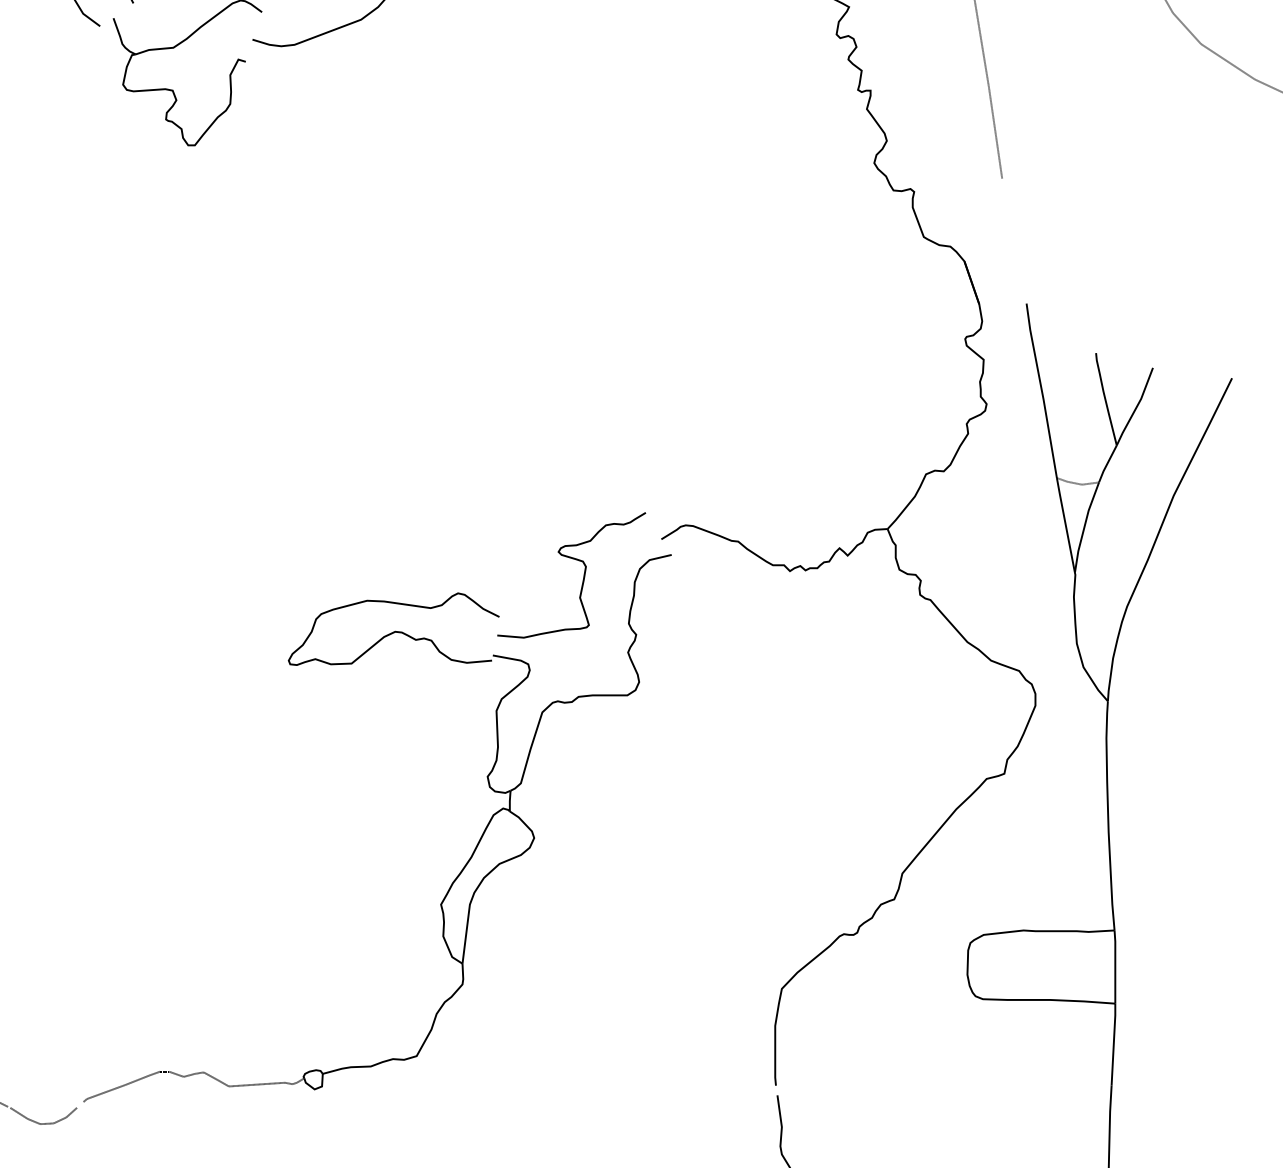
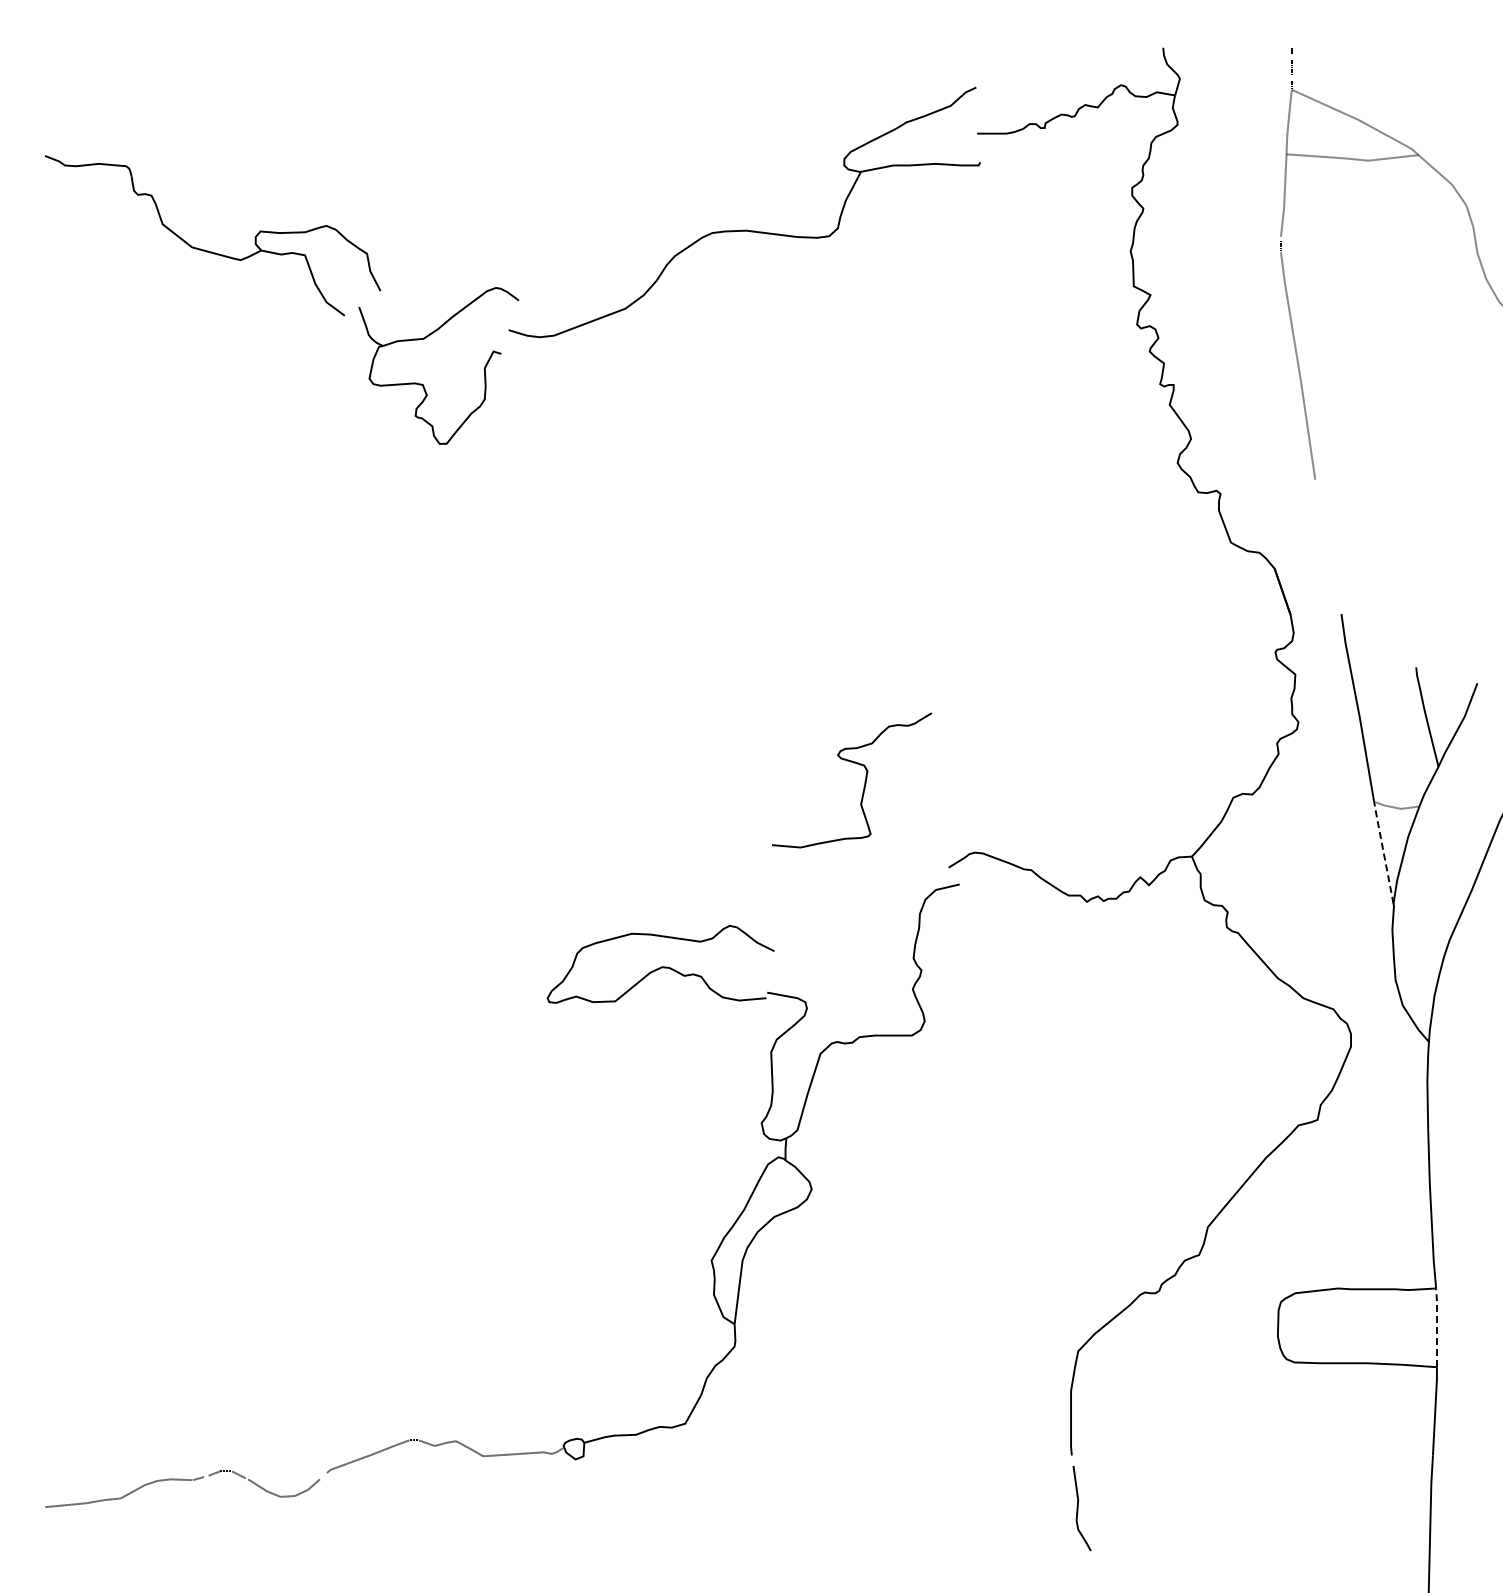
line: (1065, 525) -> (1383, 852), solid -> dashed
curve: (583, 576) -> (864, 781), moved
line: (1114, 966) -> (1436, 1327), solid -> dashed

